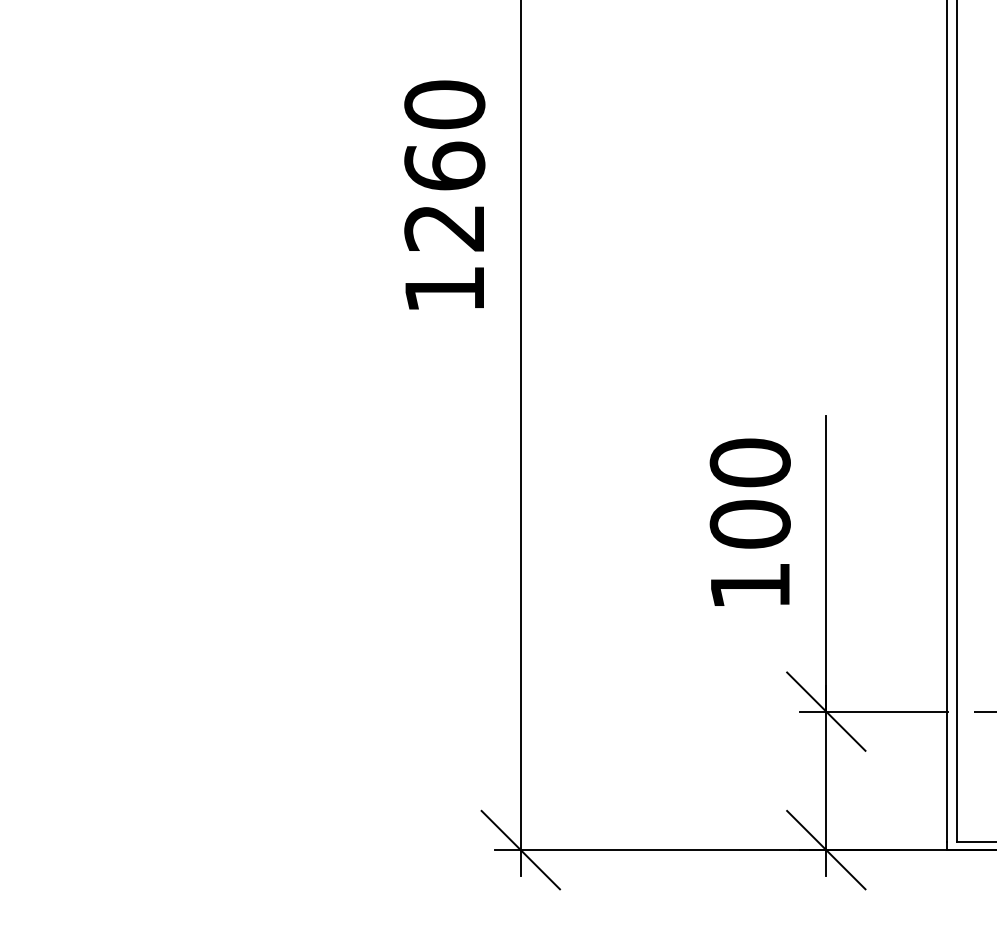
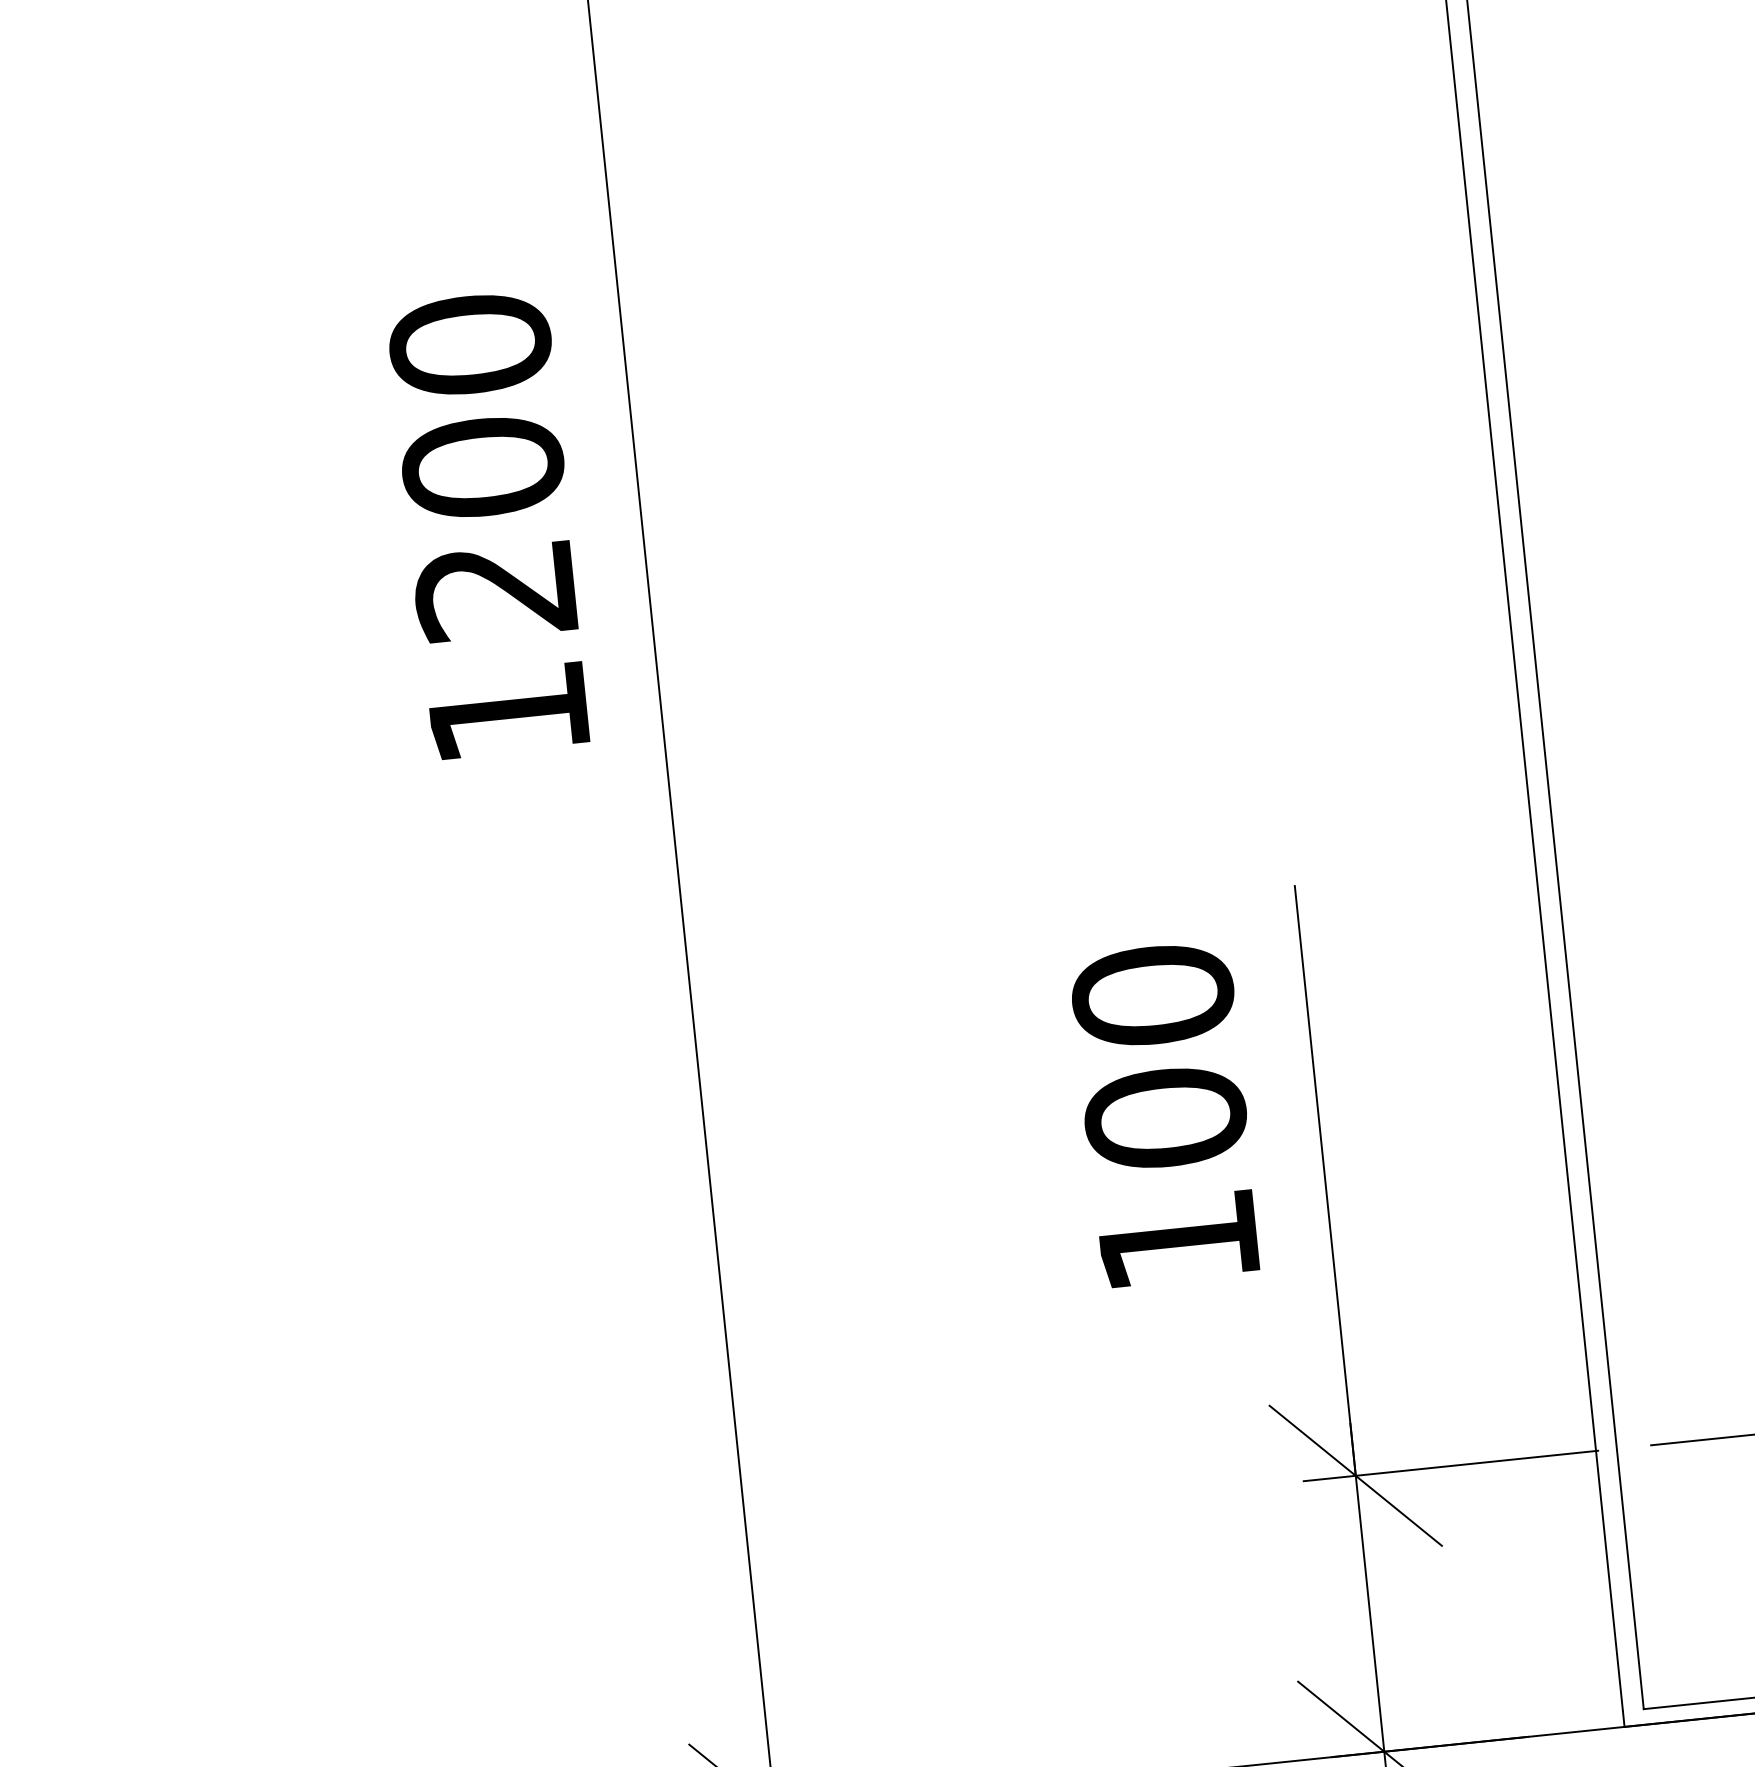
text: (444, 165) -> (482, 465), 1260 -> 1200

